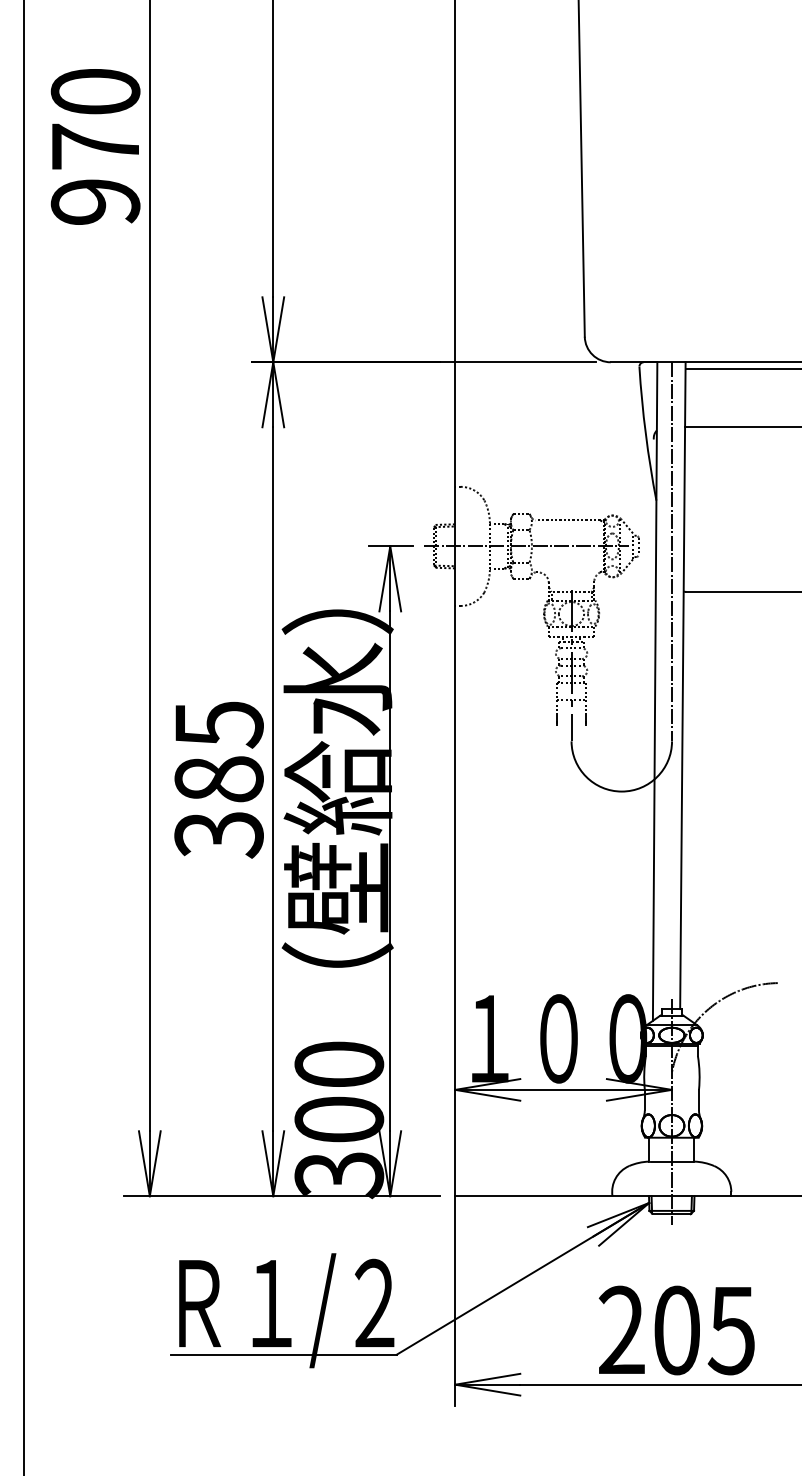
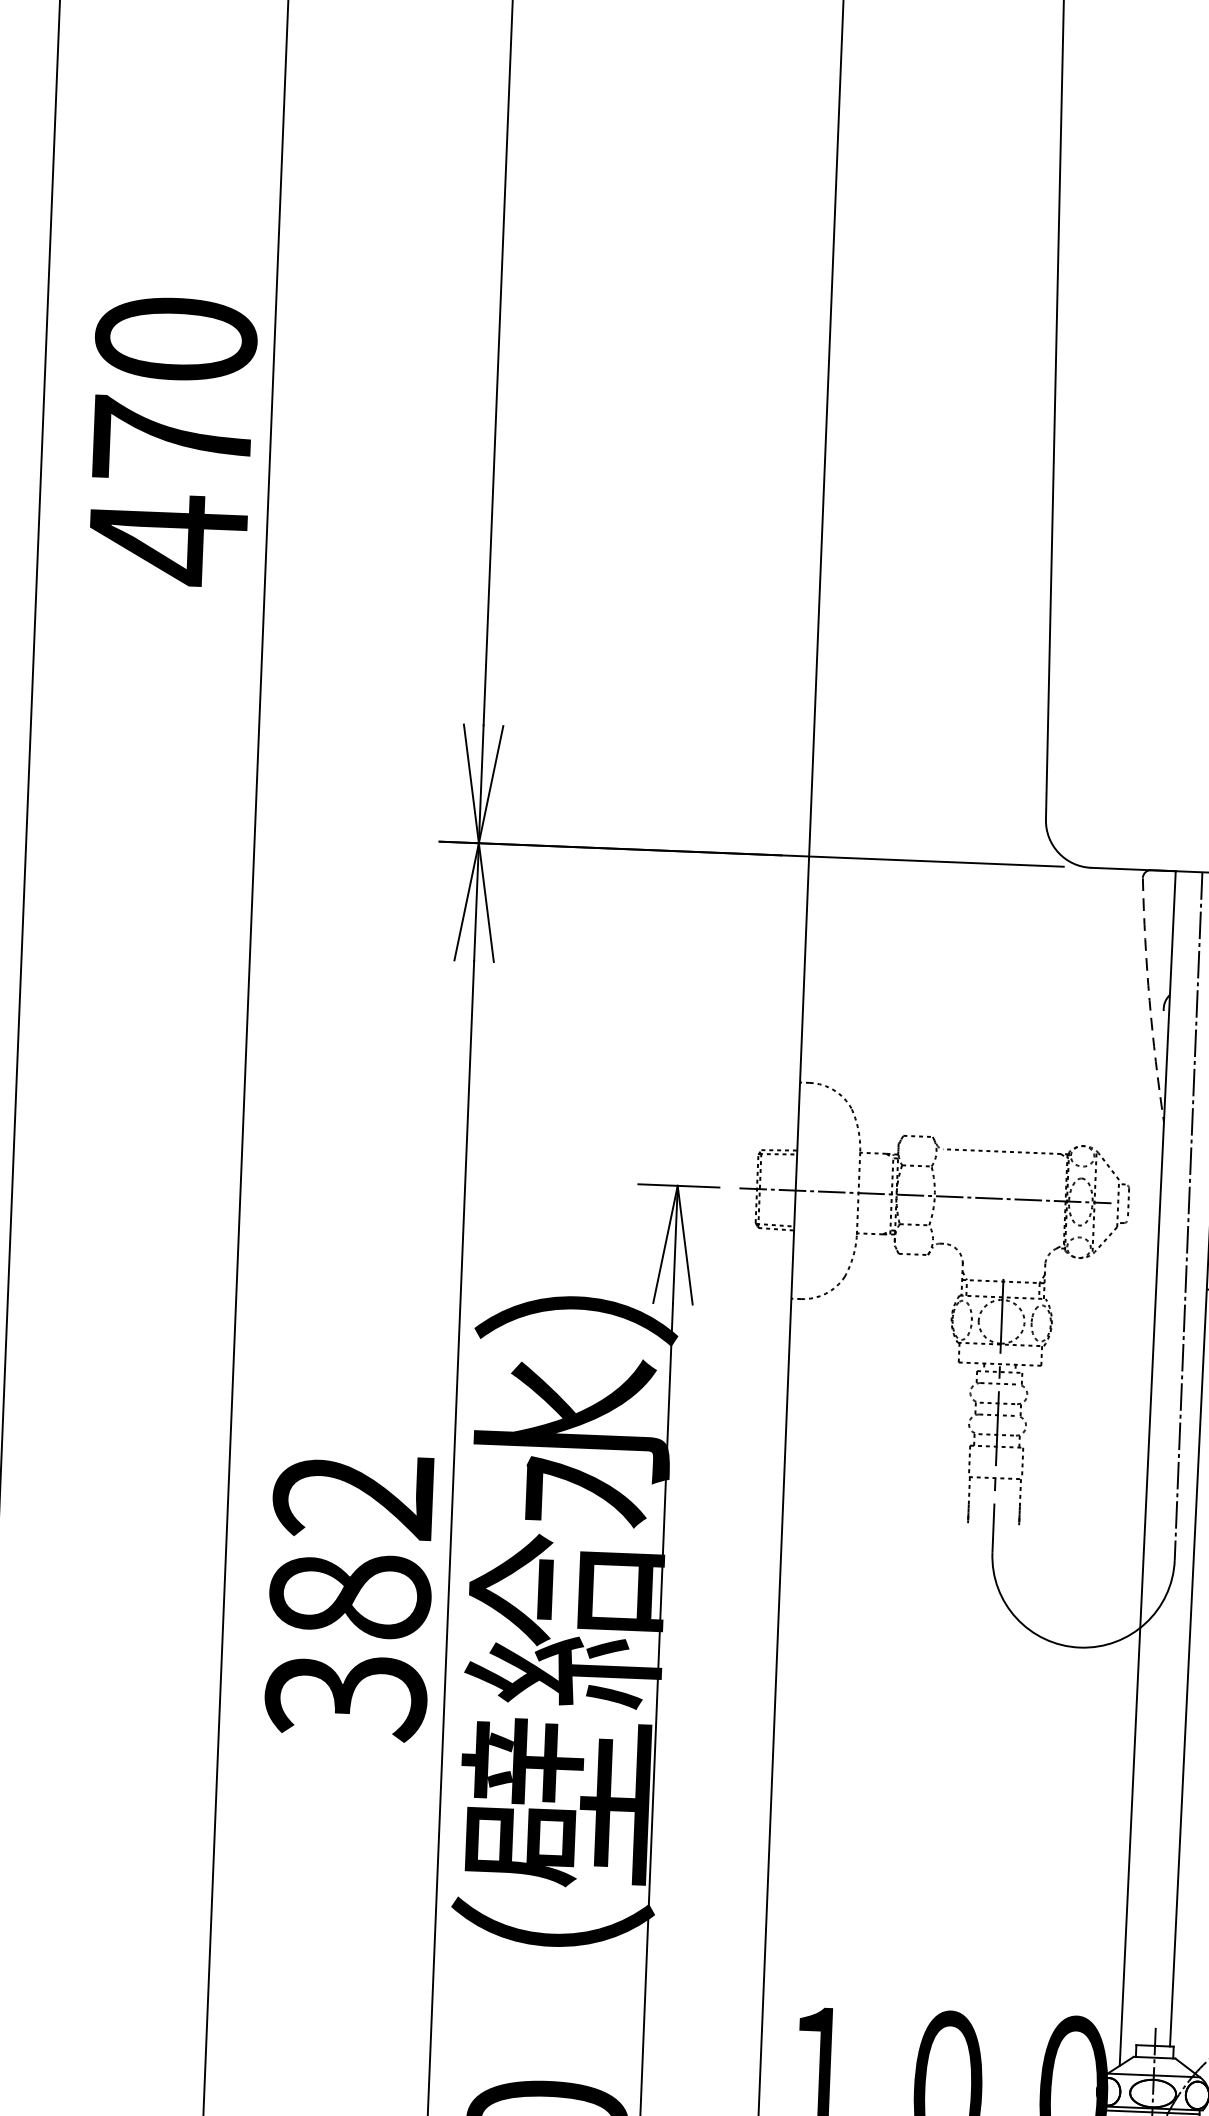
text: (95, 202) -> (167, 540), 970 -> 470
arc: (645, 434) -> (1148, 1001), solid -> dashed
text: (218, 724) -> (353, 1496), 385 -> 382

